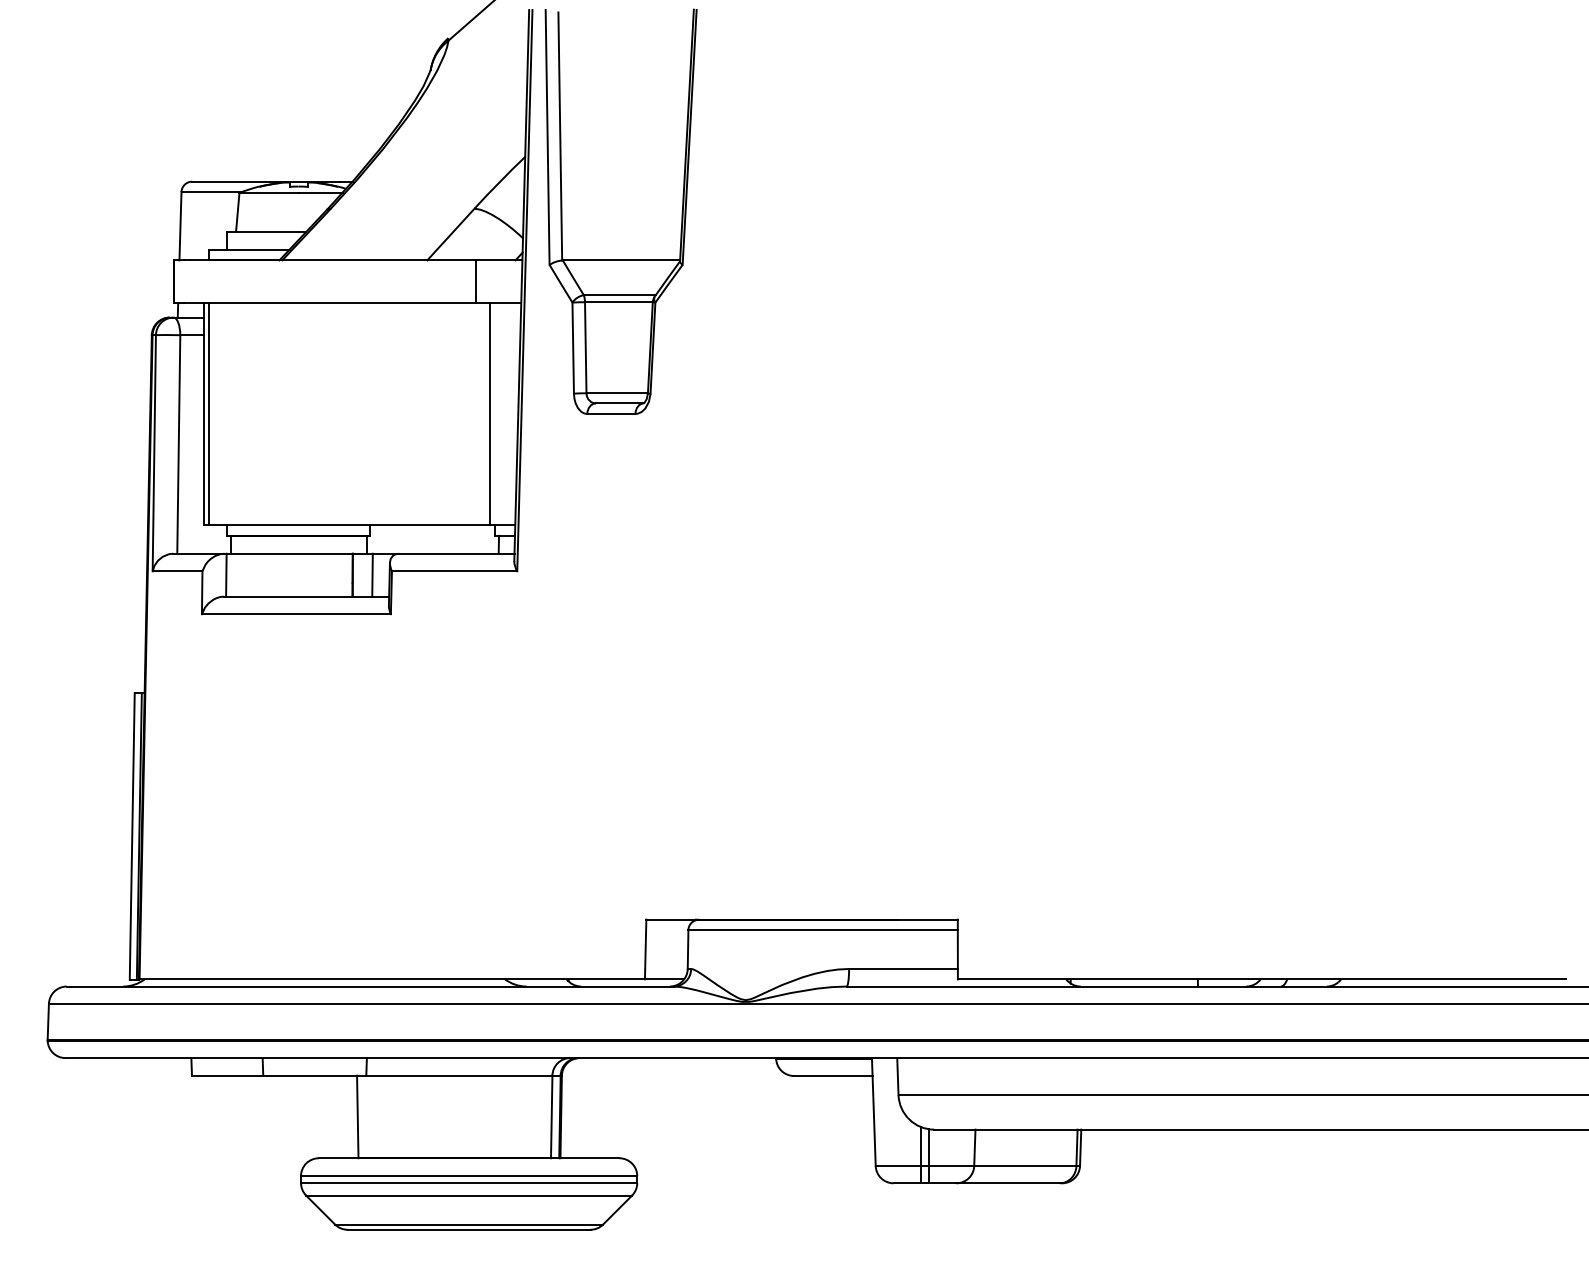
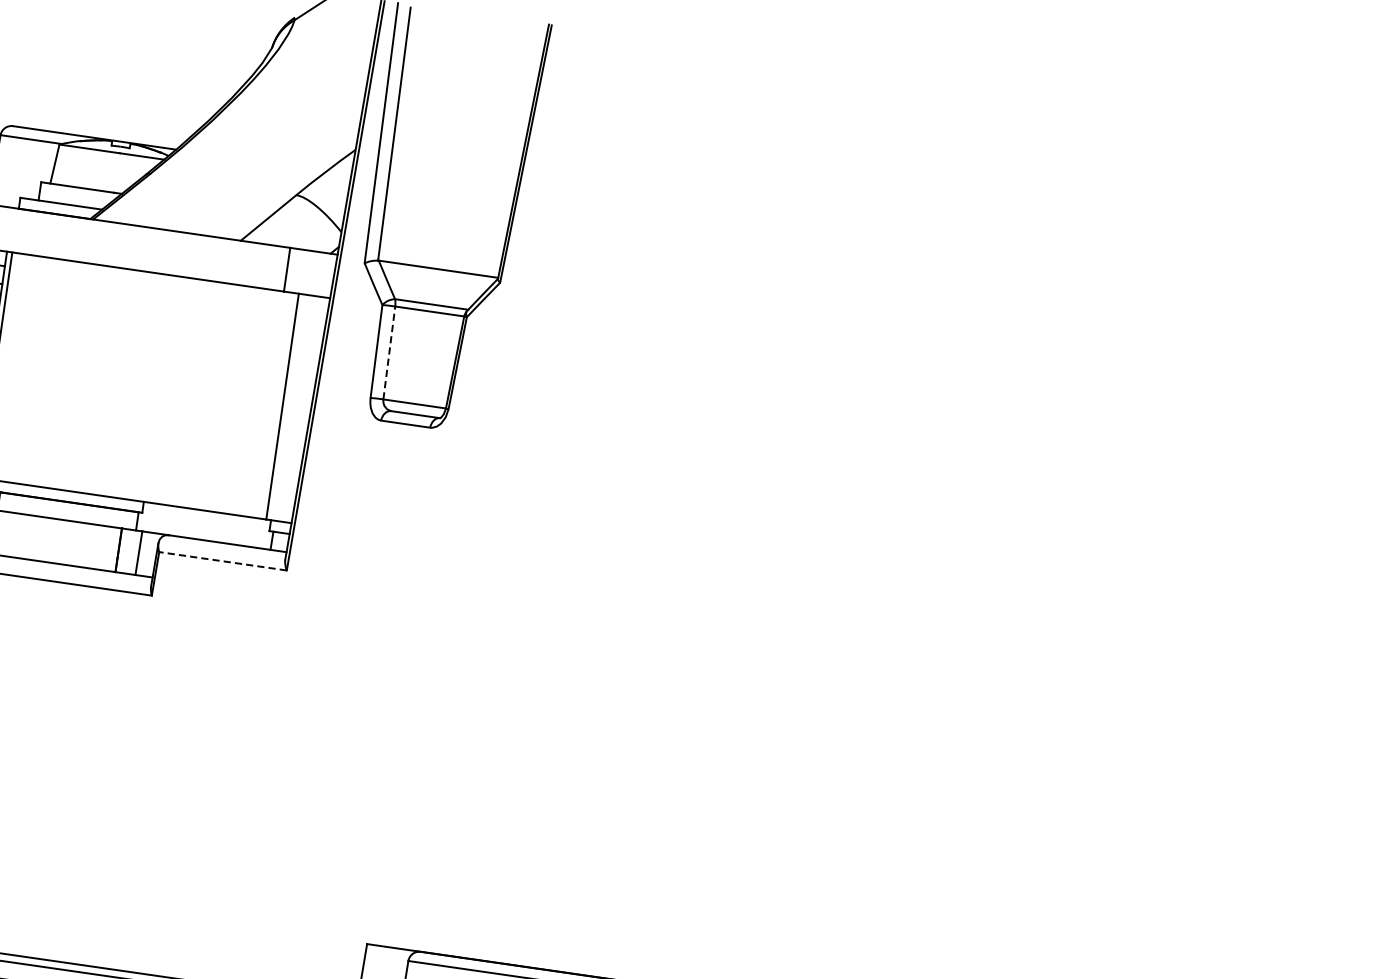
line: (585, 347) -> (389, 352), solid -> dashed
line: (454, 571) -> (222, 561), solid -> dashed

